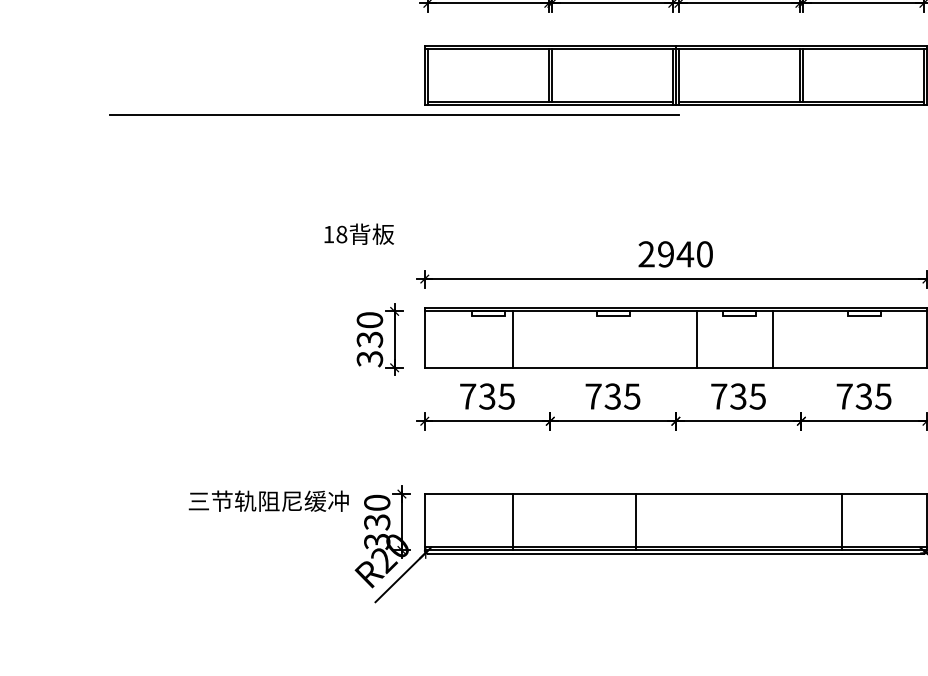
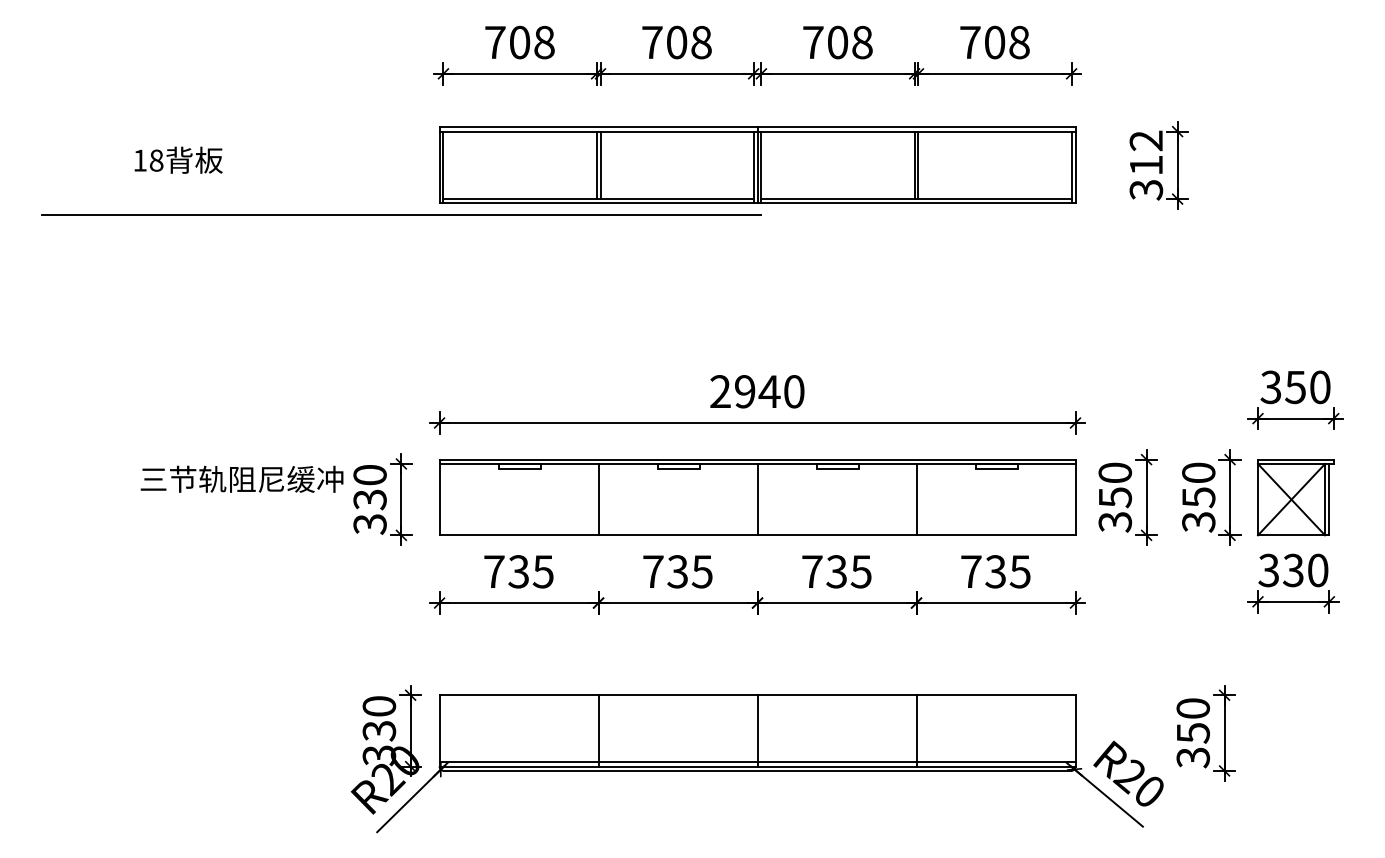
text: (359, 233) -> (178, 159), moved
line: (513, 339) -> (598, 499), moved
line: (697, 339) -> (757, 499), moved
line: (772, 339) -> (916, 499), moved
text: (268, 500) -> (241, 478), moved
line: (513, 521) -> (598, 730), moved
line: (636, 521) -> (757, 730), moved
line: (842, 521) -> (916, 730), moved

